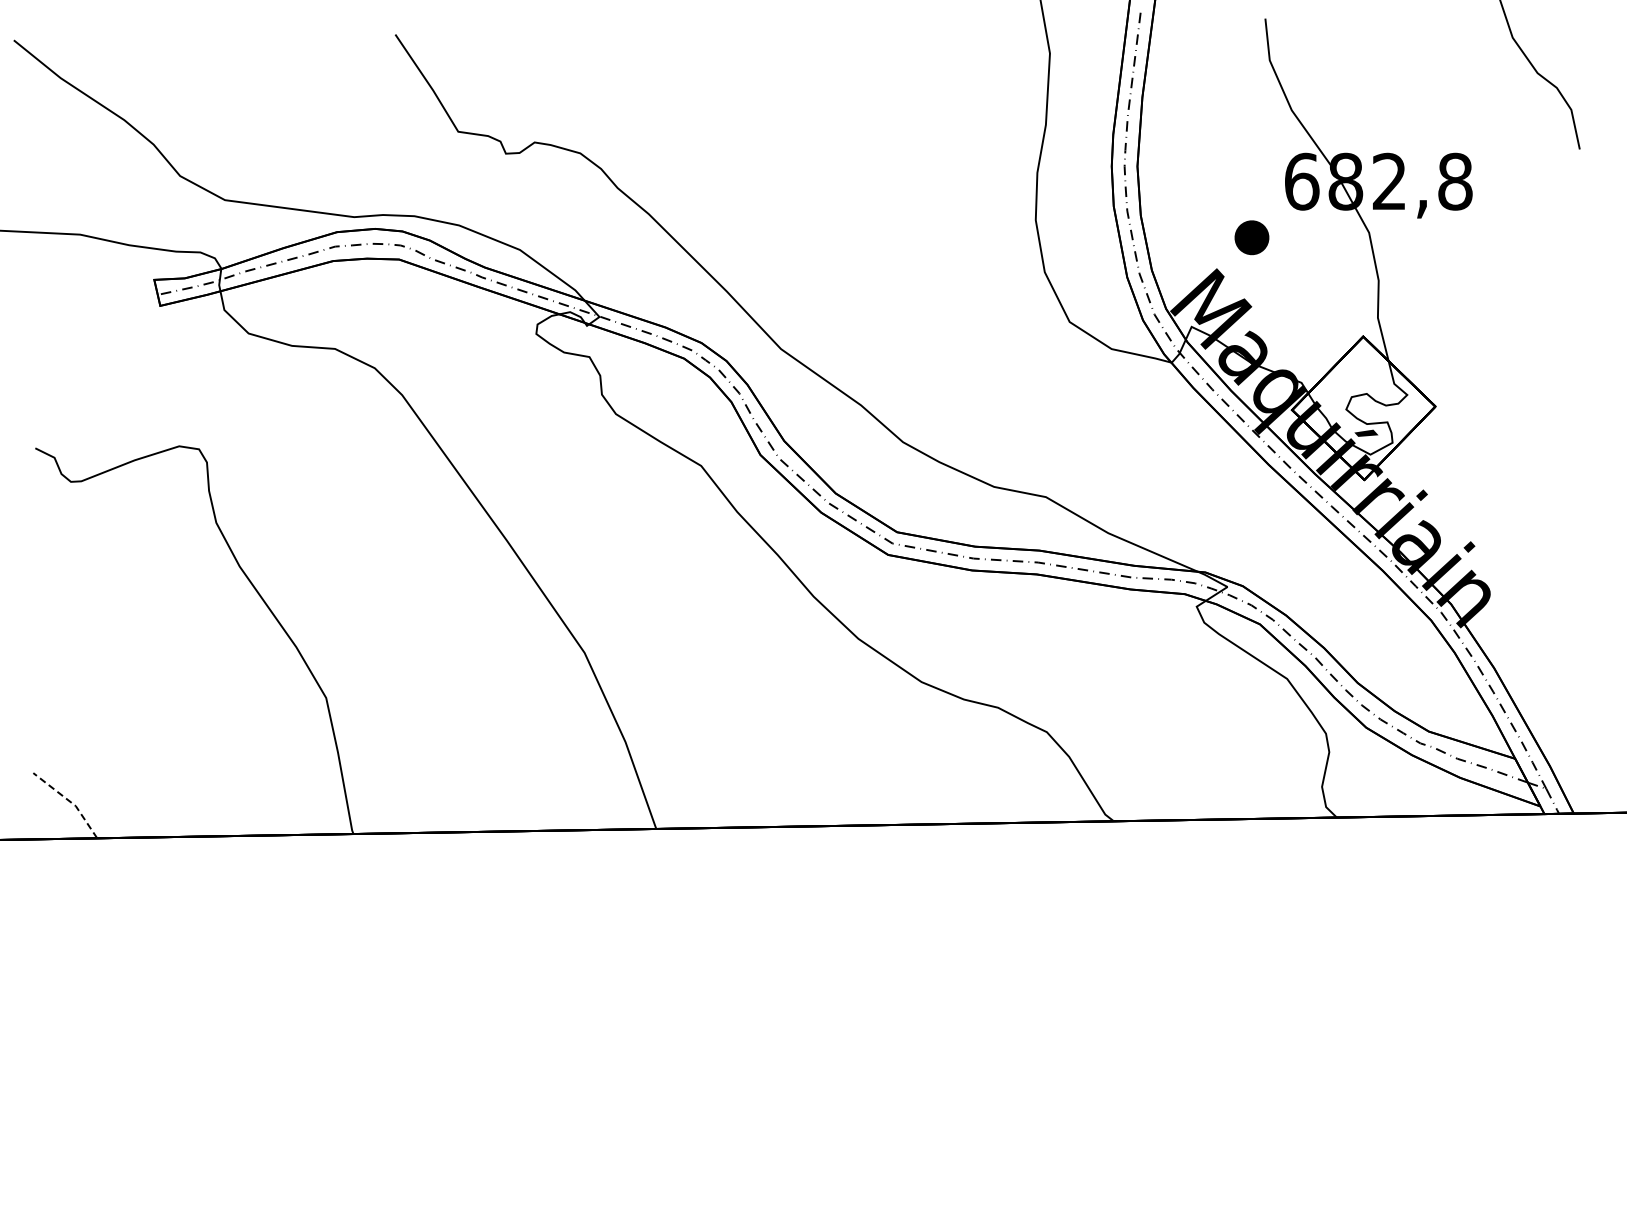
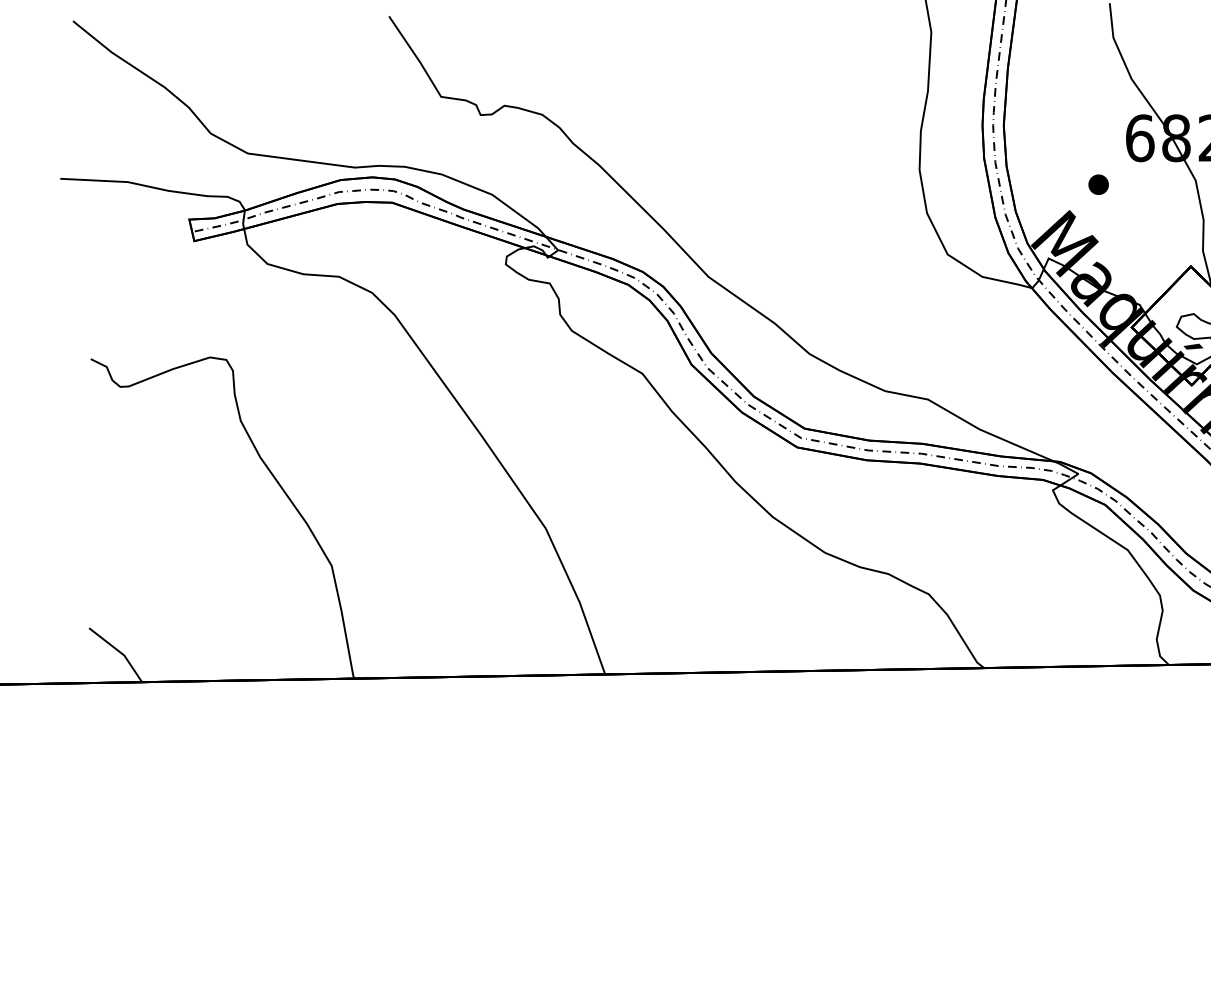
part: (1251, 237) -> (1098, 184), size x0.71
line: (70, 801) -> (119, 651), dashed -> solid

